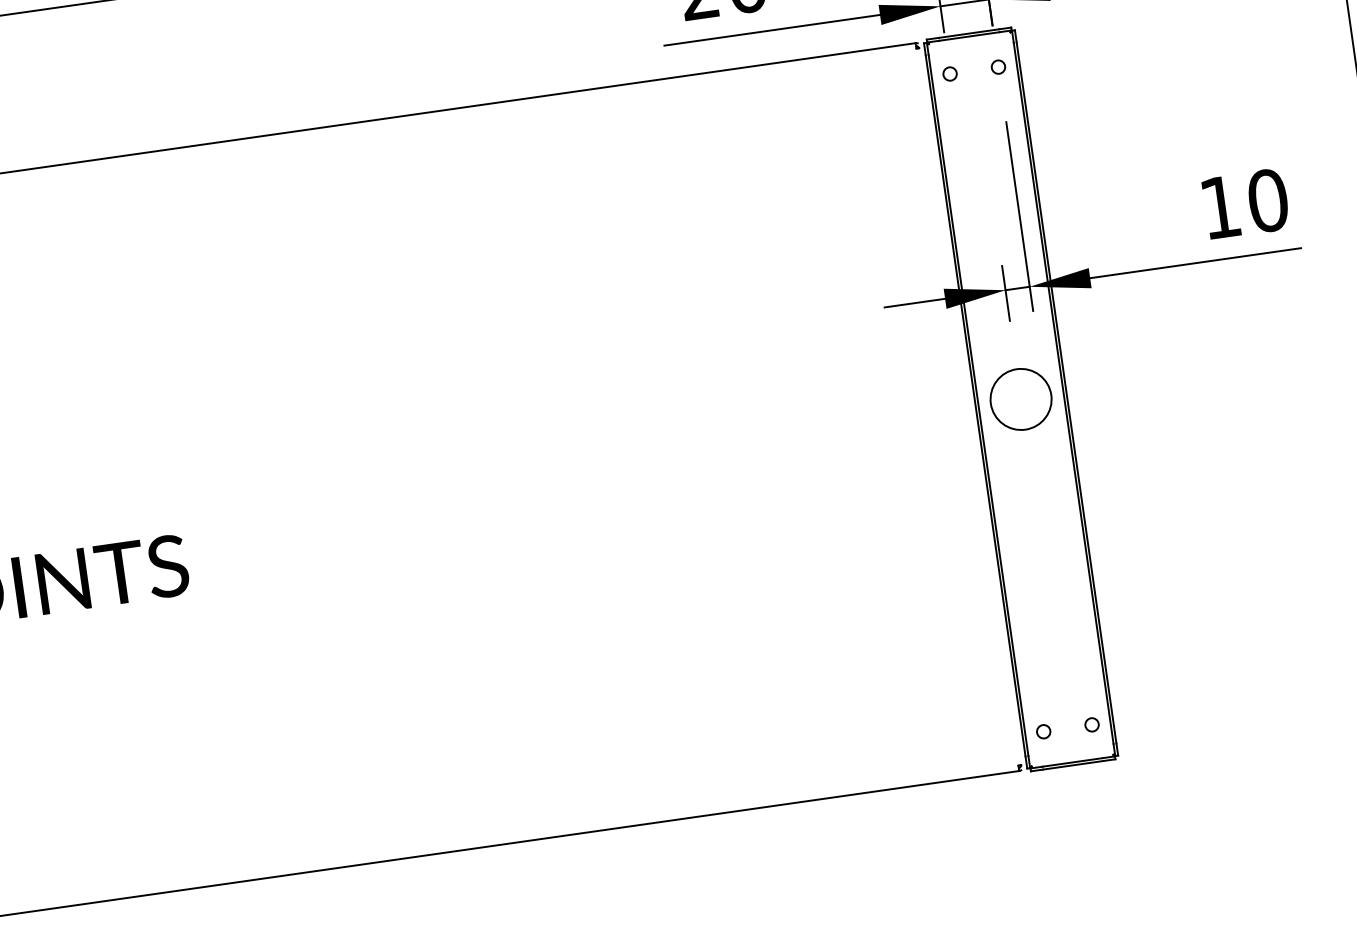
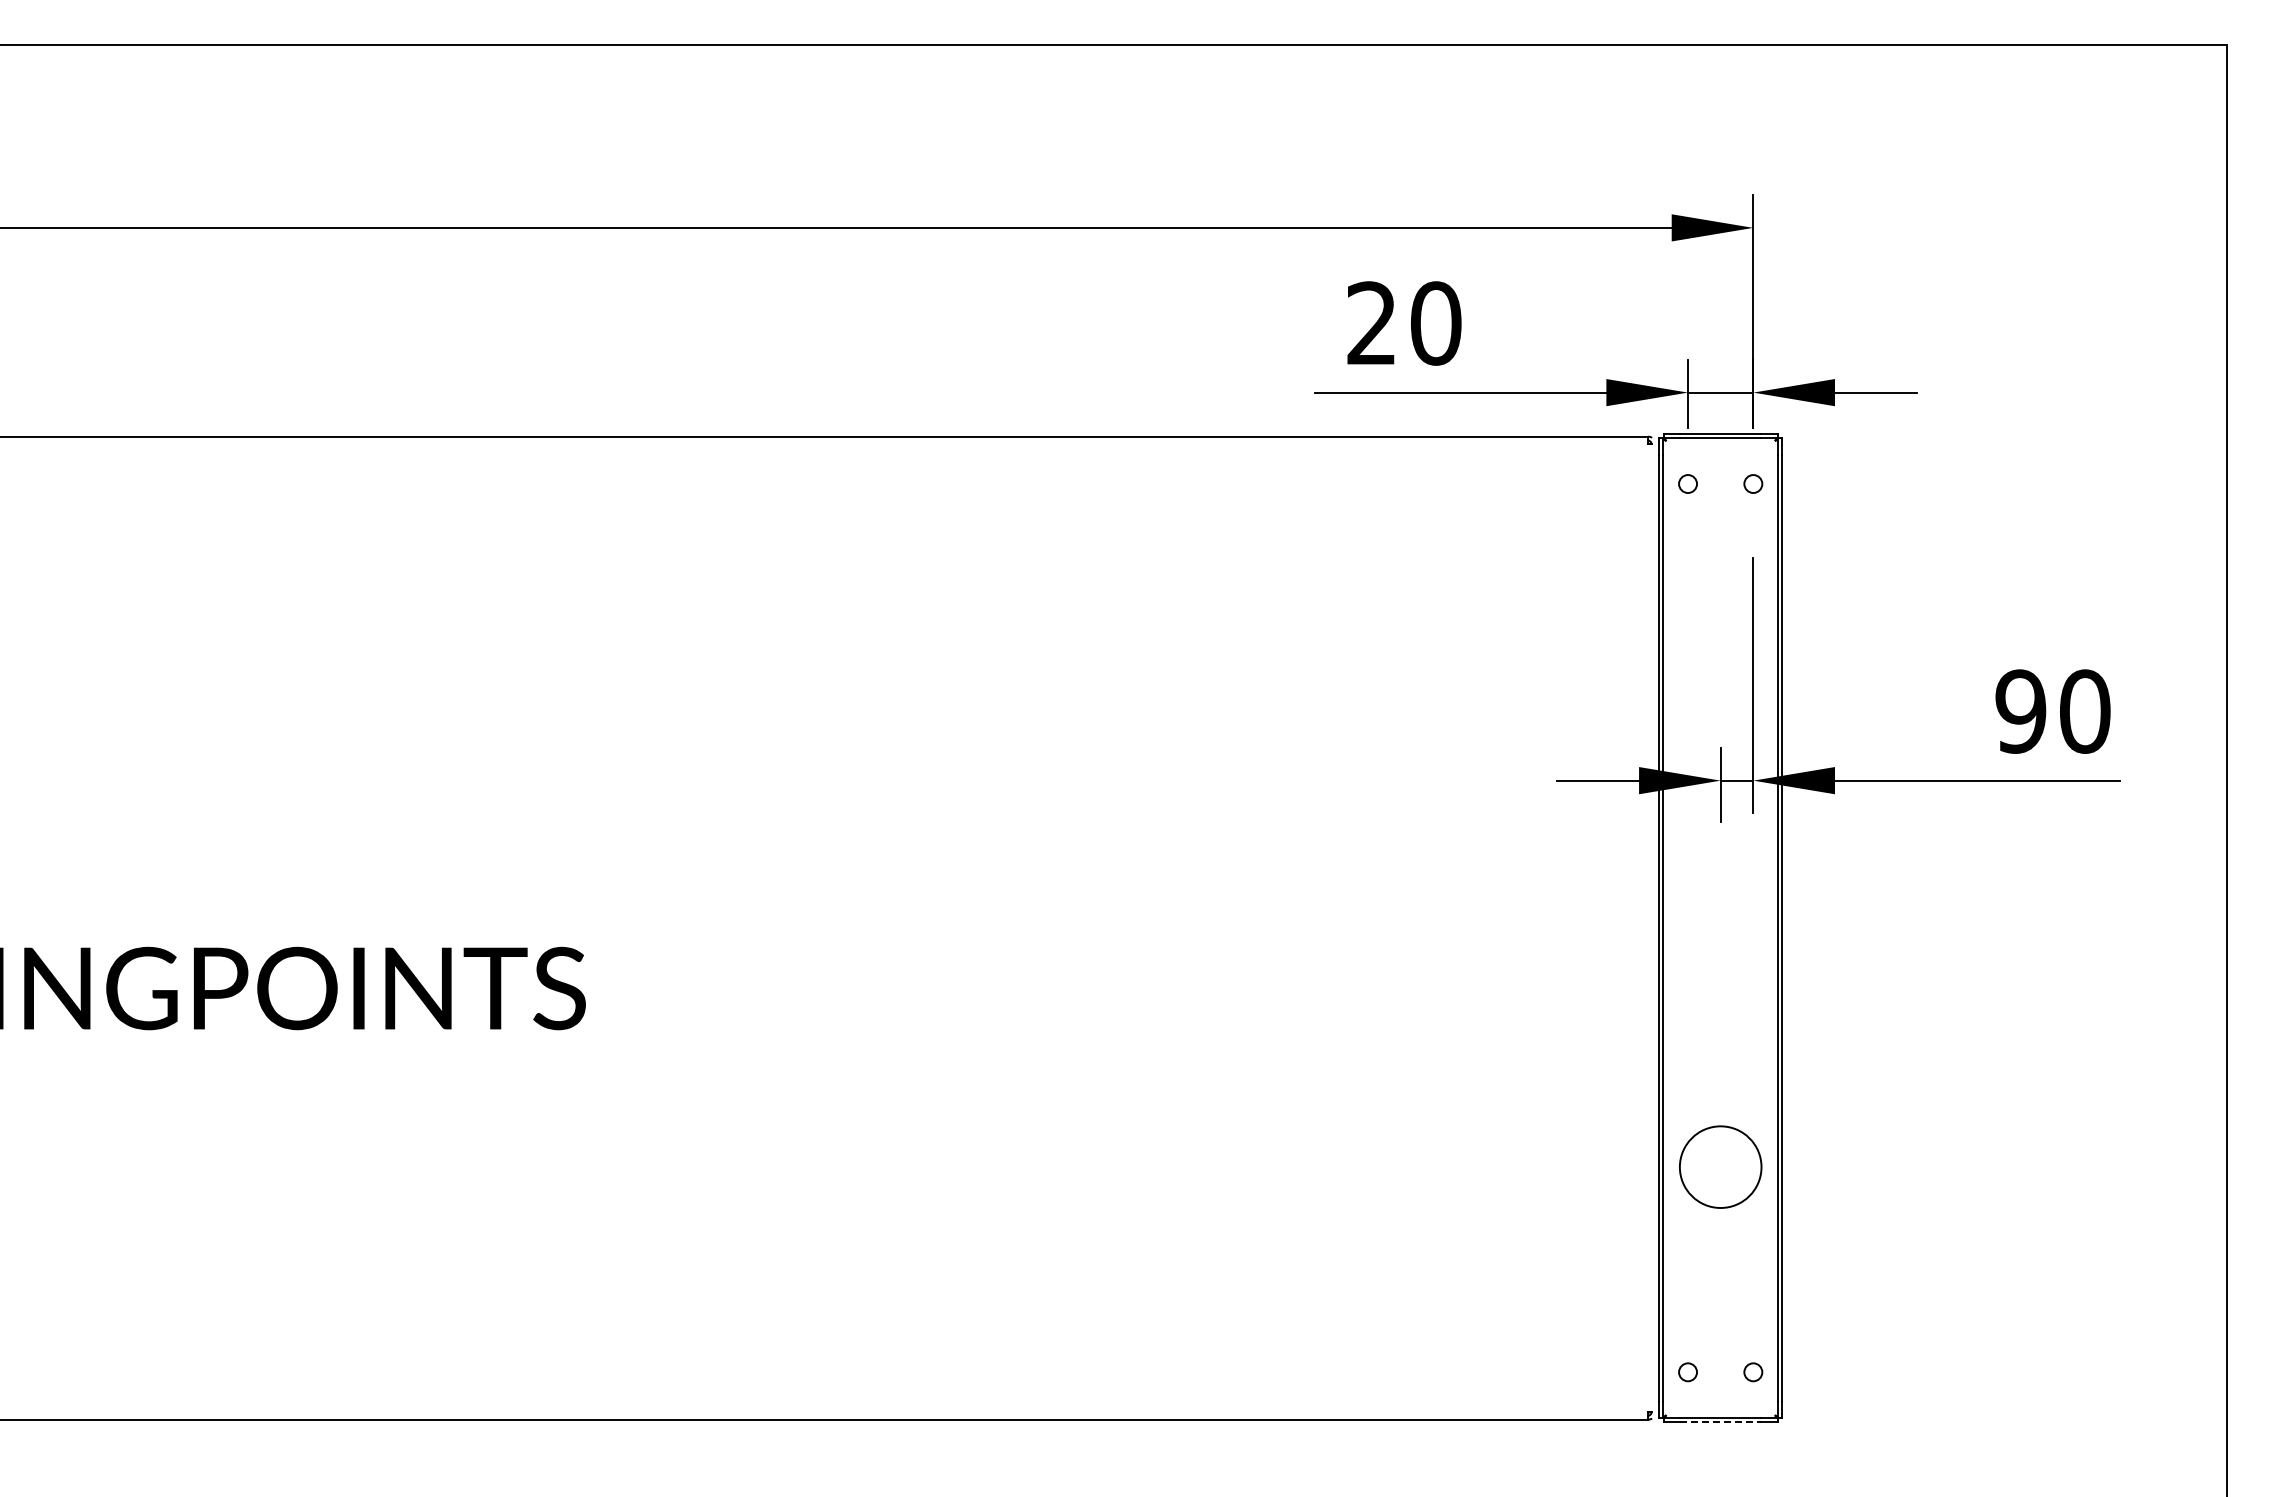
text: (1220, 207) -> (2020, 711), 10 -> 90
circle: (1020, 398) -> (1720, 1166), moved
line: (1073, 765) -> (1720, 1422), solid -> dashed

